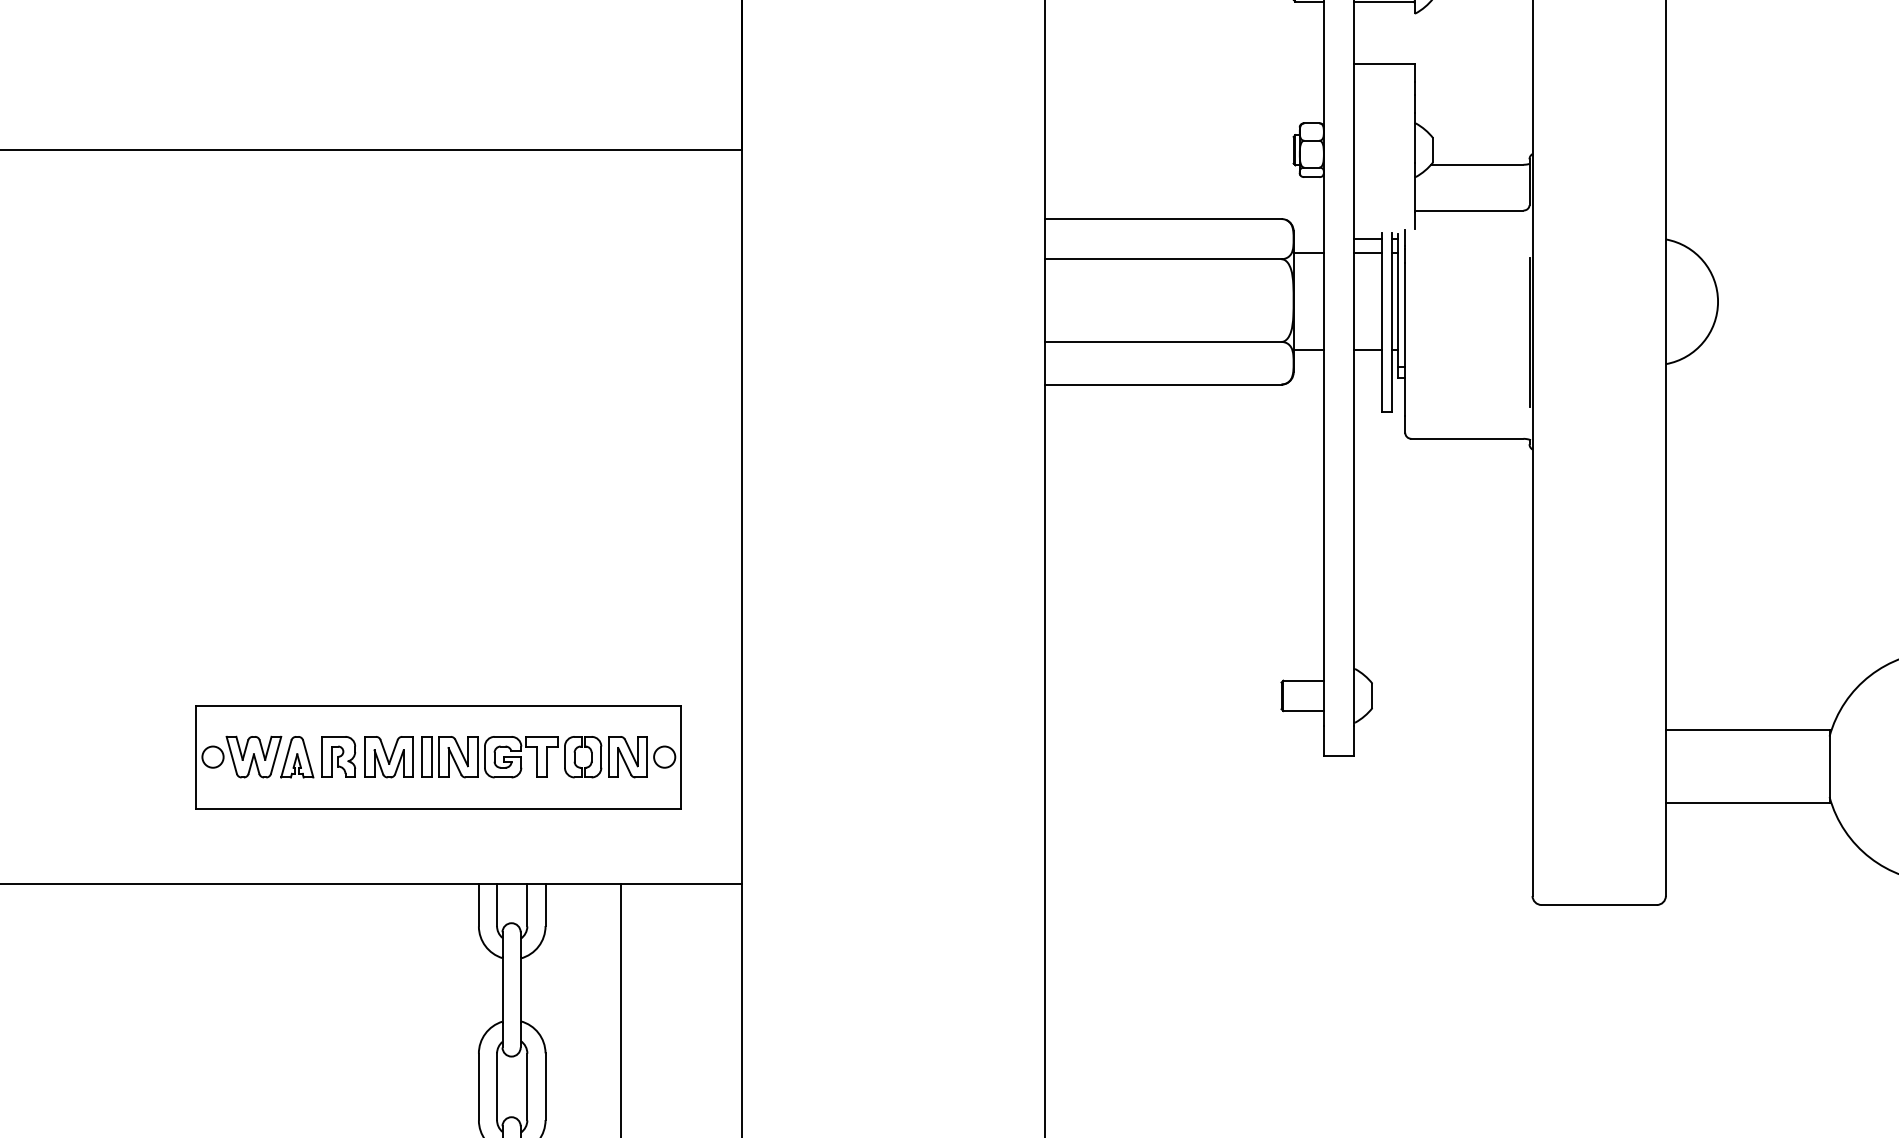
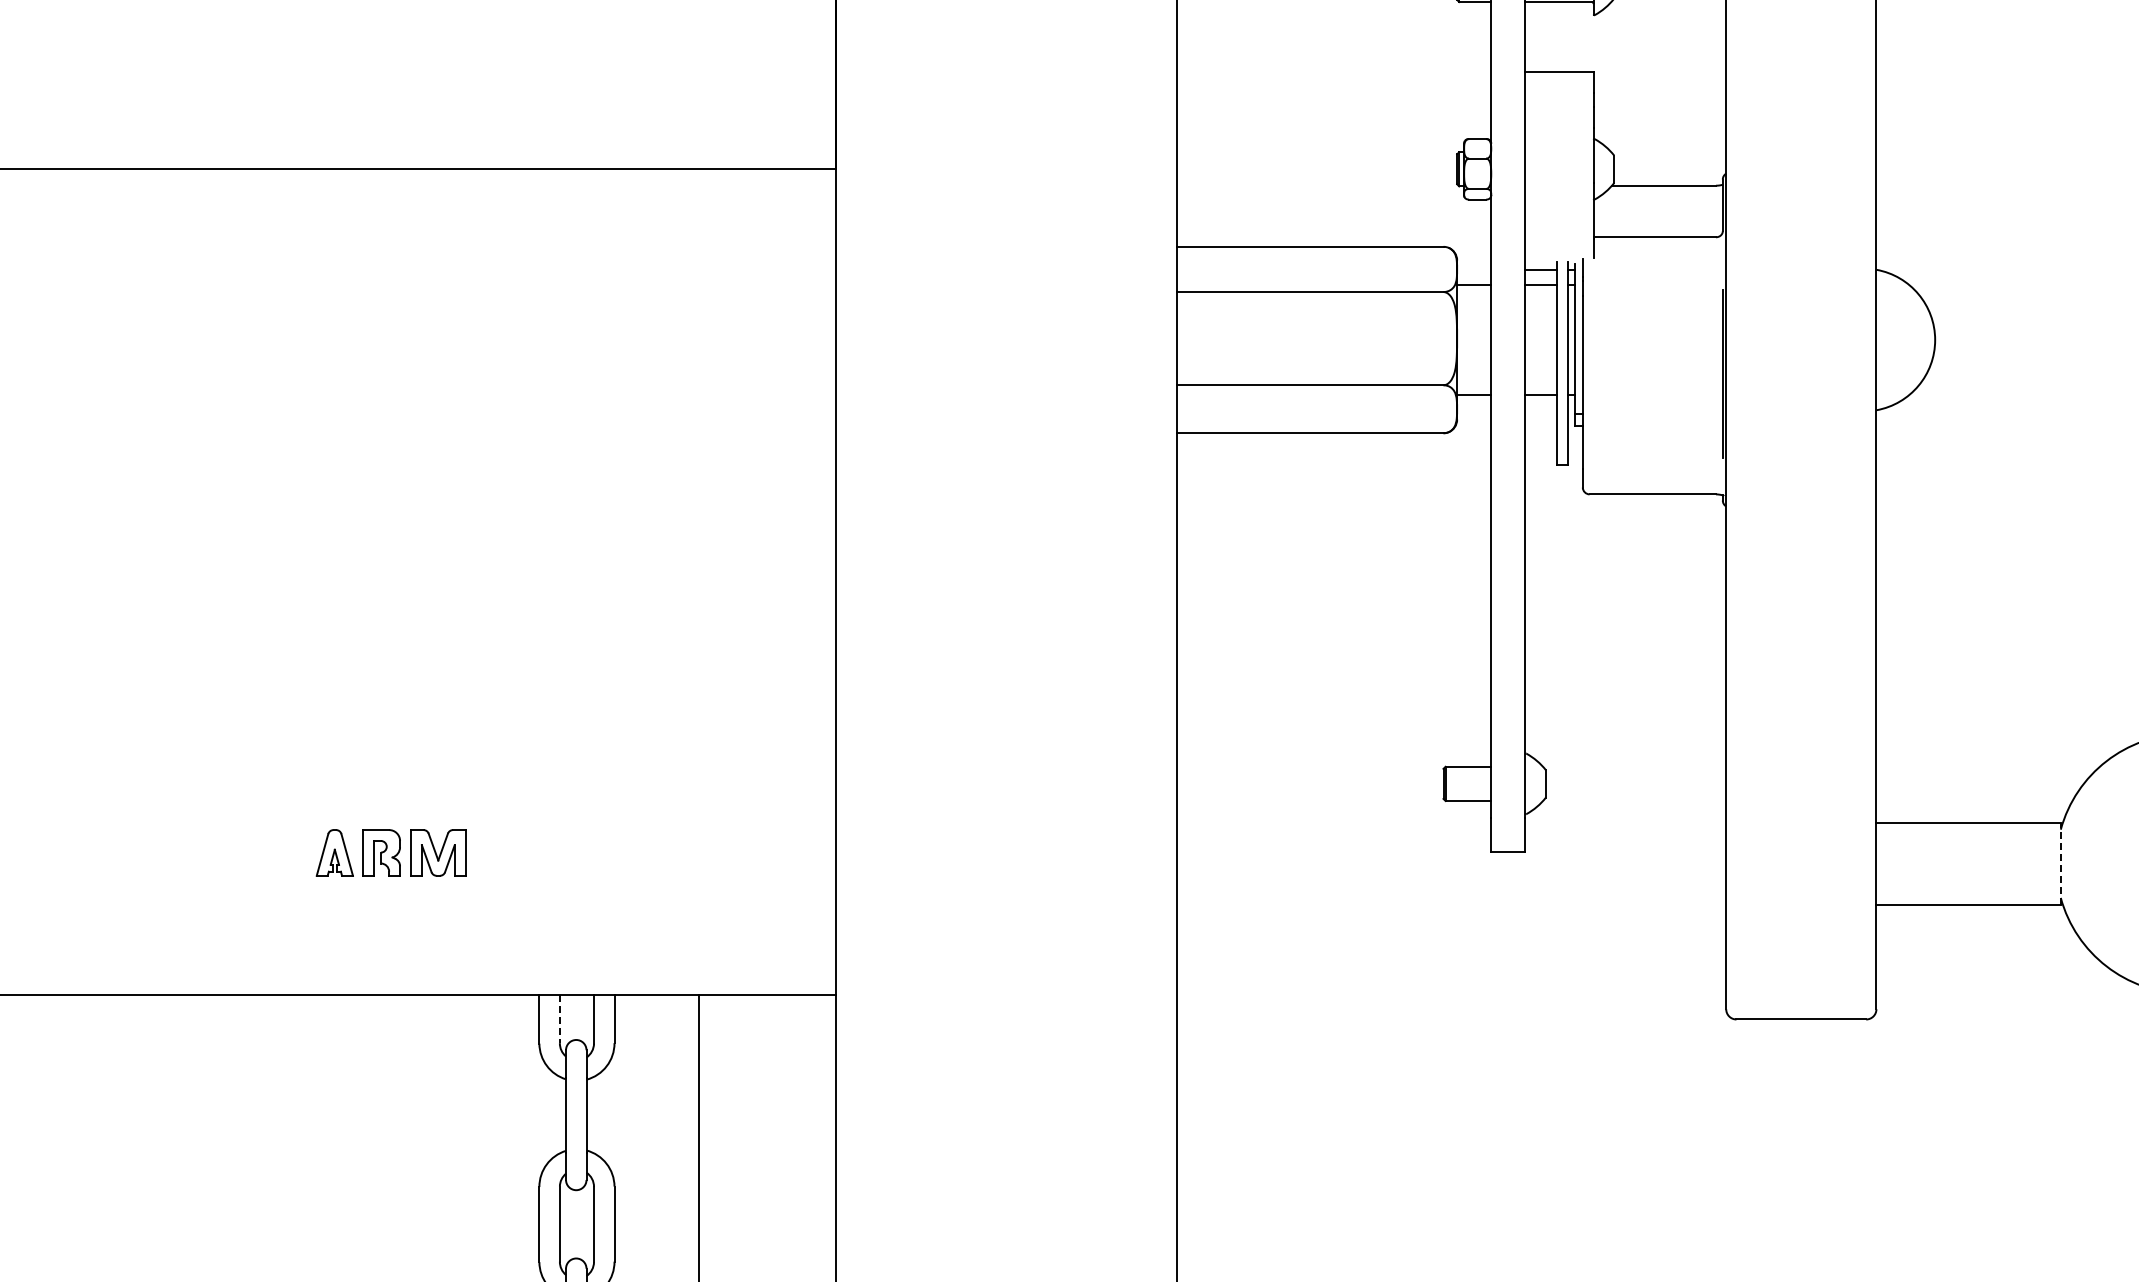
part: (438, 756) -> (493, 852), removed
line: (1829, 766) -> (2060, 863), solid -> dashed
line: (496, 905) -> (559, 1019), solid -> dashed

